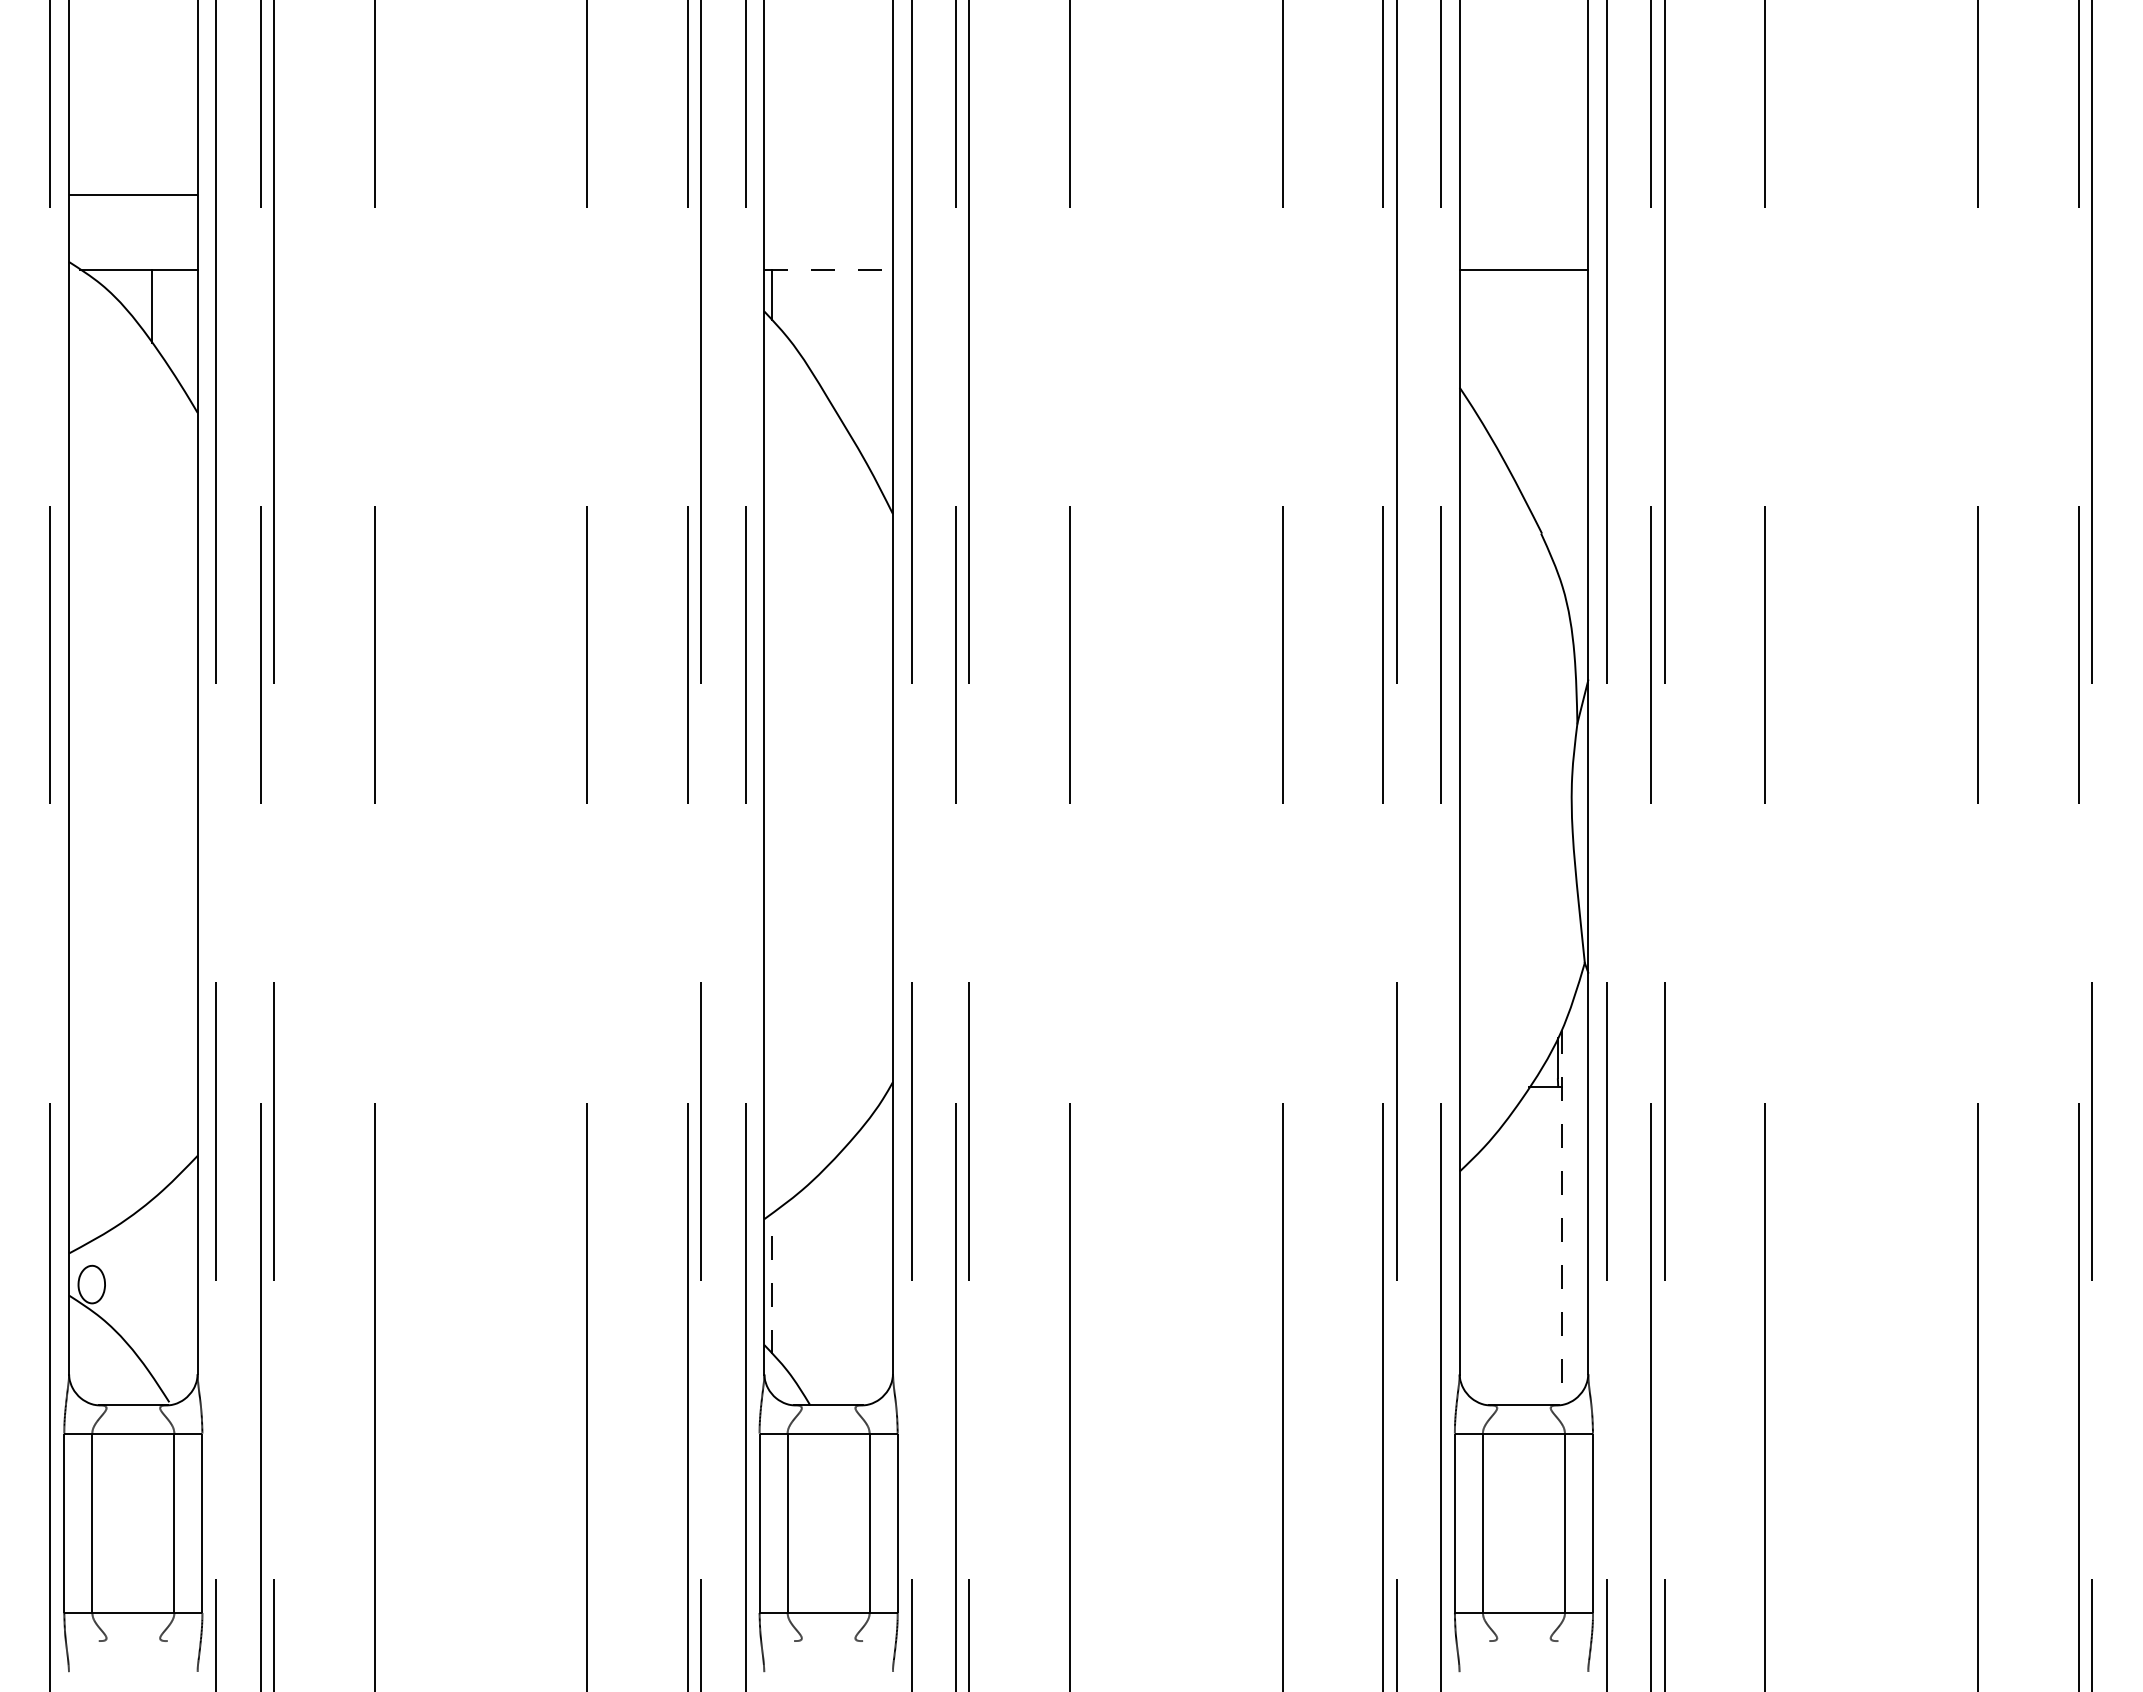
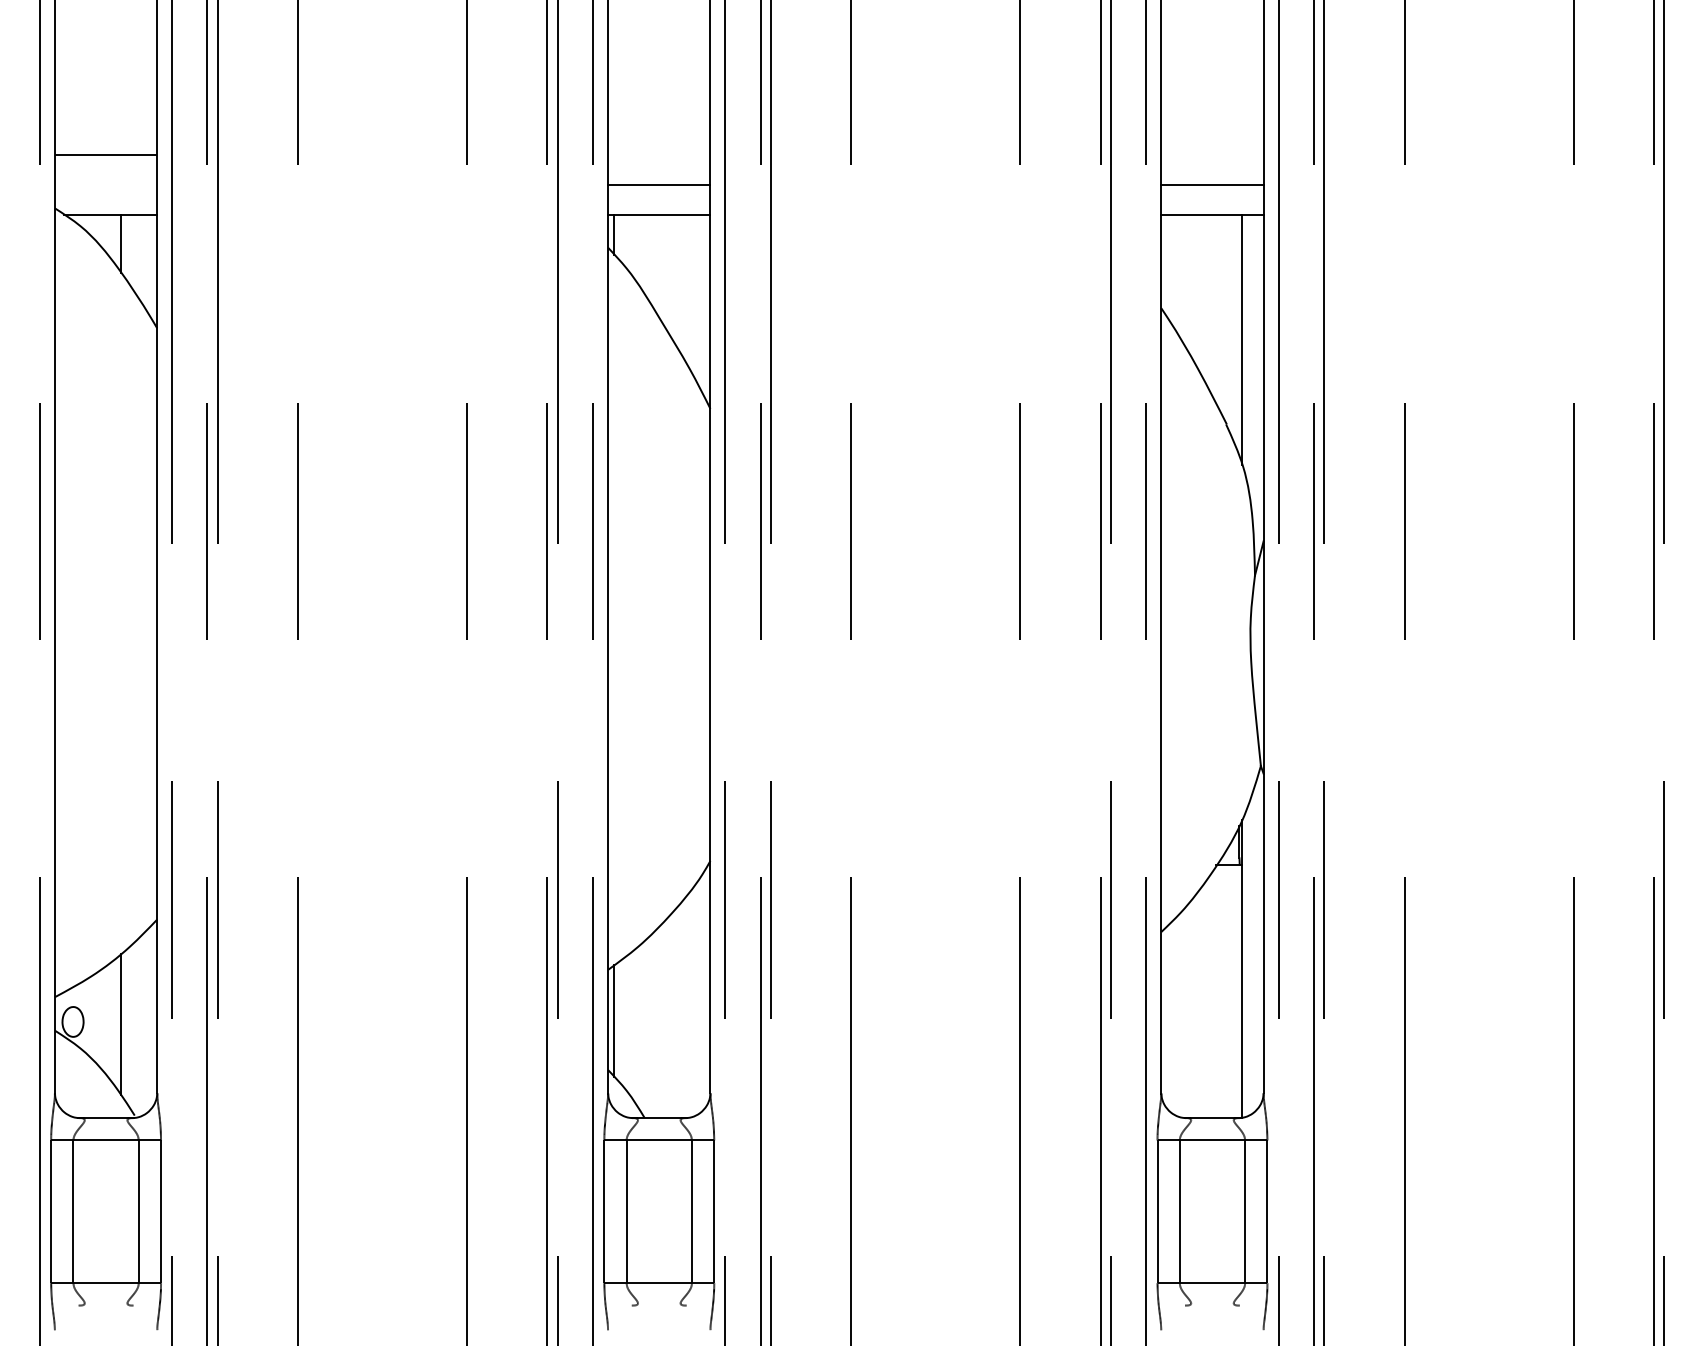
line: (828, 232) -> (659, 184), added
line: (1523, 232) -> (1212, 184), added
line: (829, 269) -> (659, 214), dashed -> solid
line: (1561, 426) -> (1242, 339), added
line: (1561, 1218) -> (1242, 969), dashed -> solid
line: (772, 1283) -> (614, 1021), dashed -> solid
line: (152, 1287) -> (121, 1024), added

